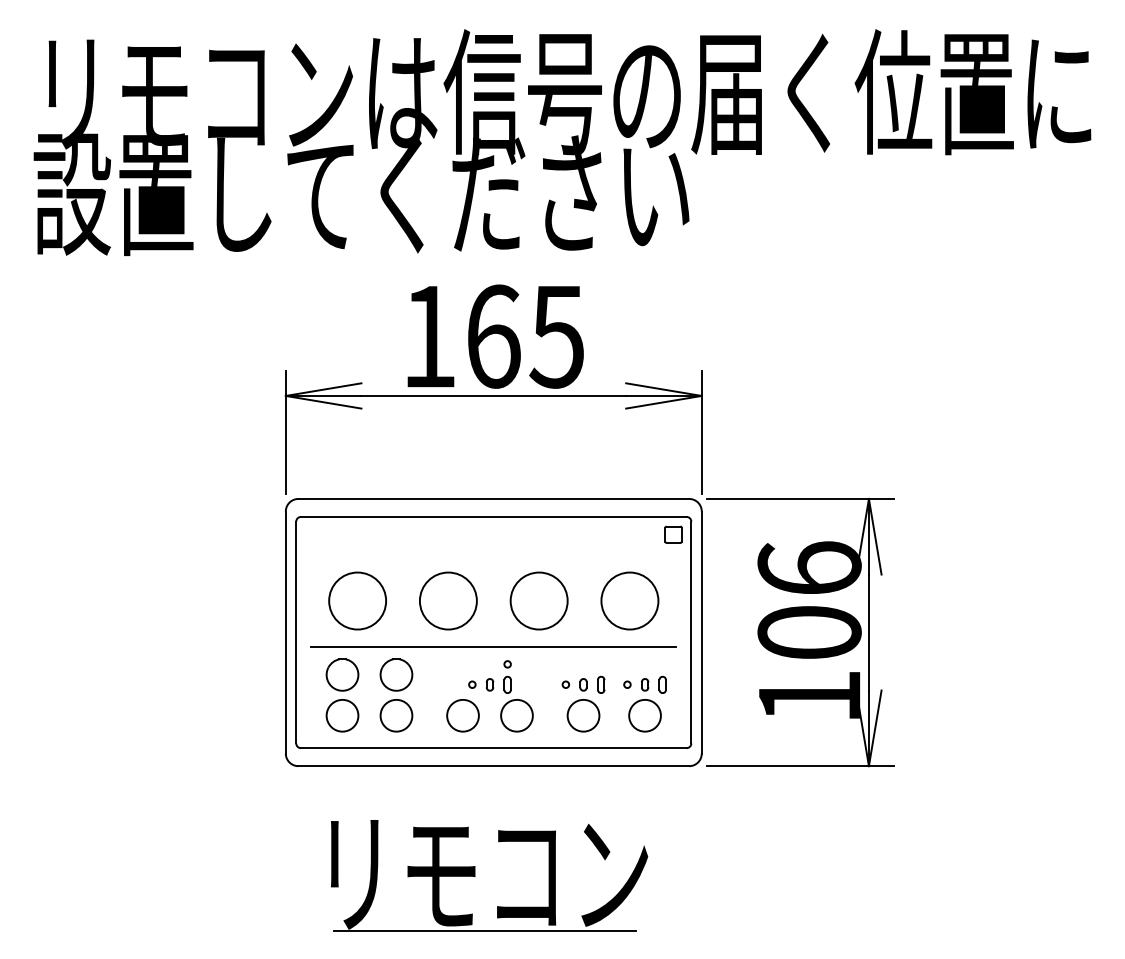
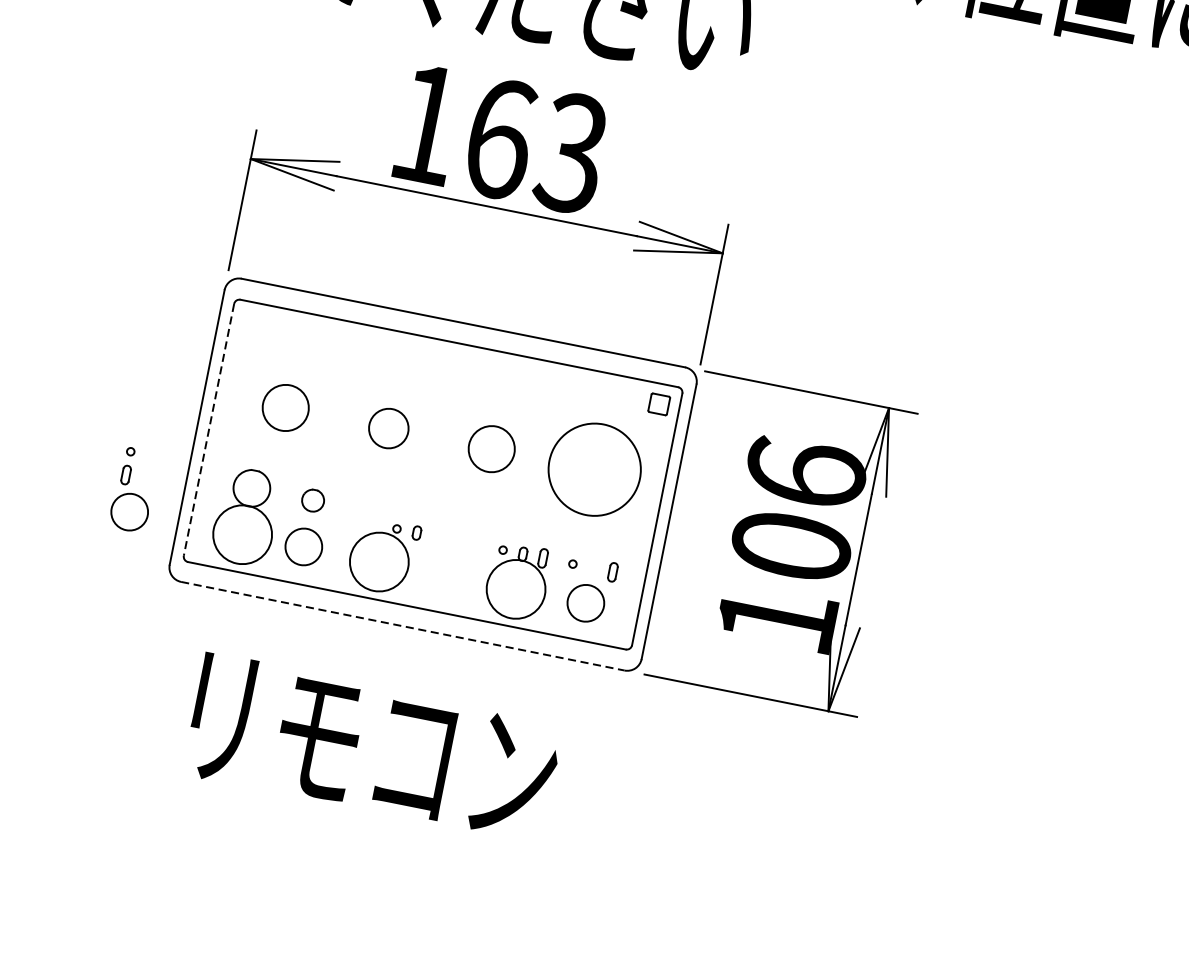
text: (556, 336) -> (571, 152), 165 -> 163
circle: (357, 600) -> (285, 407), size x0.7
circle: (448, 600) -> (389, 427), size x0.6
circle: (538, 600) -> (491, 448), size x0.7
circle: (629, 600) -> (594, 469), size x1.4
line: (296, 632) -> (209, 429), solid -> dashed
line: (493, 647) -> (429, 491), removed
part: (396, 674) -> (313, 500), size x0.6
part: (645, 684) -> (593, 567), removed
part: (516, 696) -> (133, 490), moved
circle: (342, 715) -> (242, 534), size x1.6
circle: (462, 715) -> (378, 561), size x1.6
circle: (583, 715) -> (516, 589), size x1.6
line: (494, 766) -> (403, 626), solid -> dashed
line: (484, 930) -> (355, 810), removed

